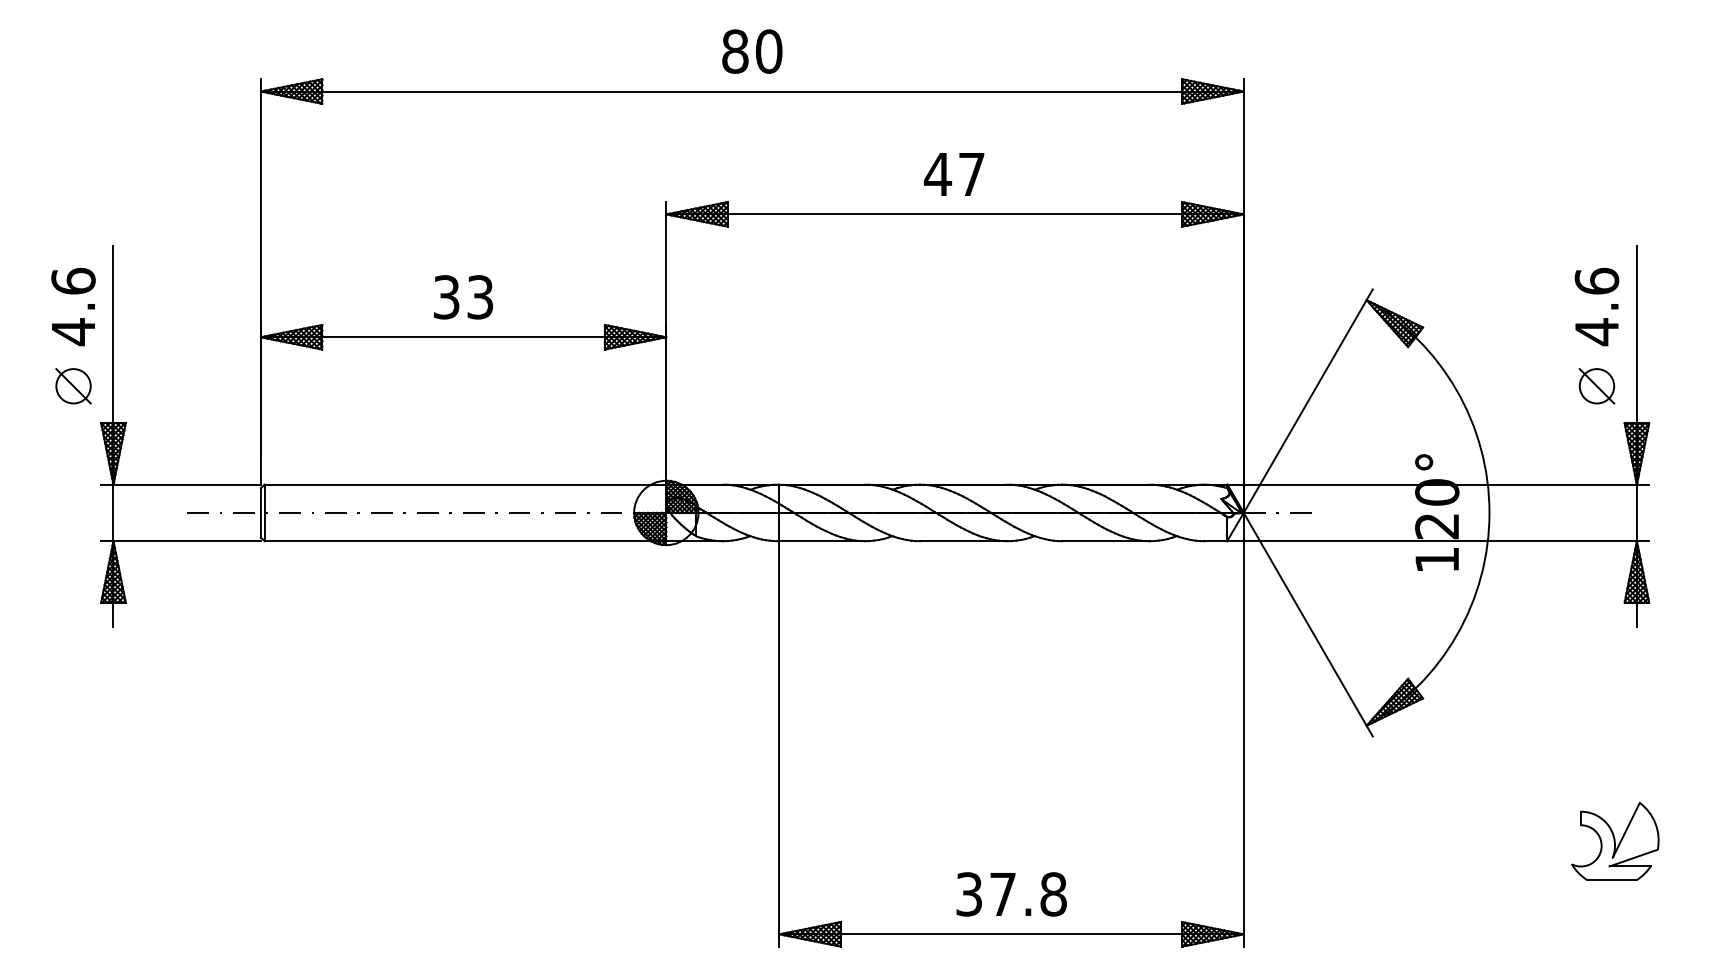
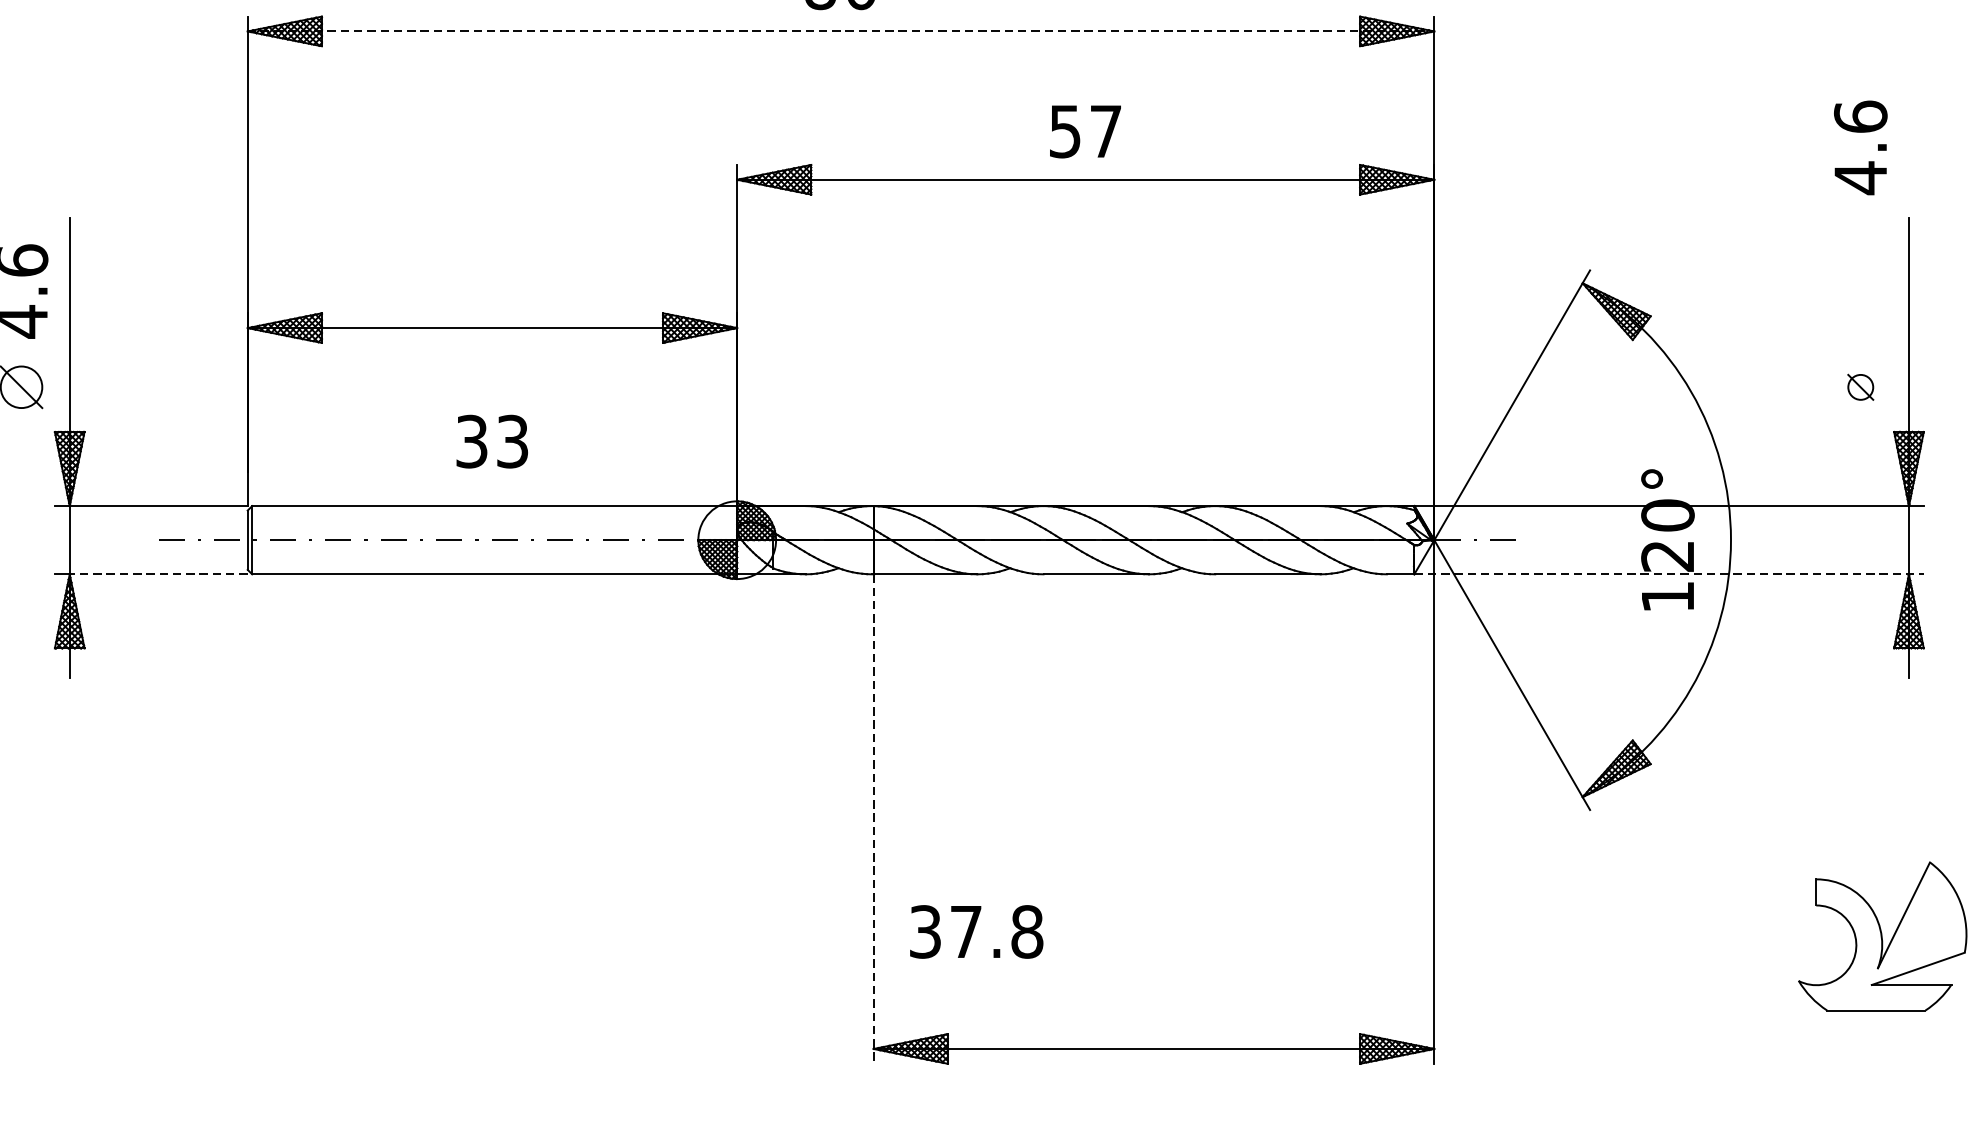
line: (752, 91) -> (841, 31), solid -> dashed
text: (937, 174) -> (1064, 131), 47 -> 57
text: (463, 297) -> (492, 441), moved
text: (1596, 306) -> (1860, 147), moved
part: (1596, 386) -> (1860, 387), size x0.6
line: (187, 541) -> (159, 574), solid -> dashed
line: (1438, 541) -> (1669, 574), solid -> dashed
line: (779, 743) -> (873, 818), solid -> dashed
part: (1615, 841) -> (1883, 936), size x1.6
text: (1011, 894) -> (976, 932), moved

